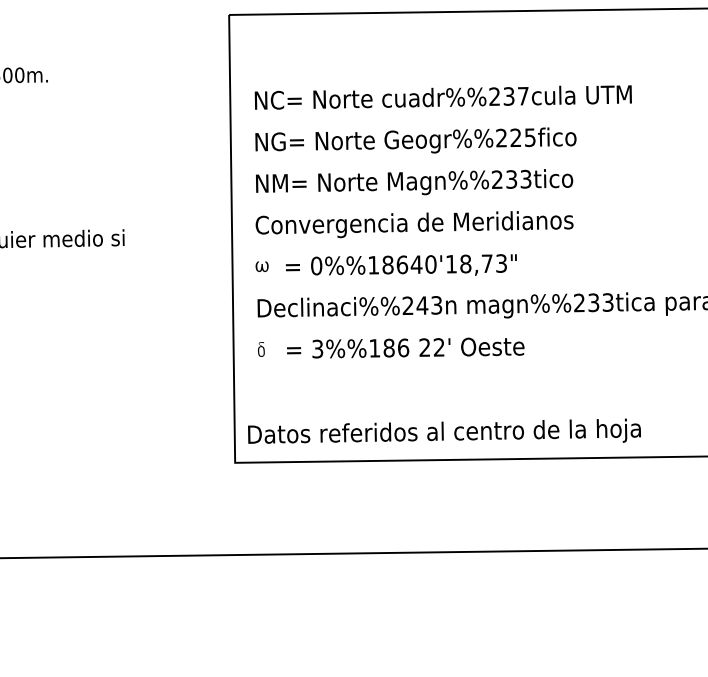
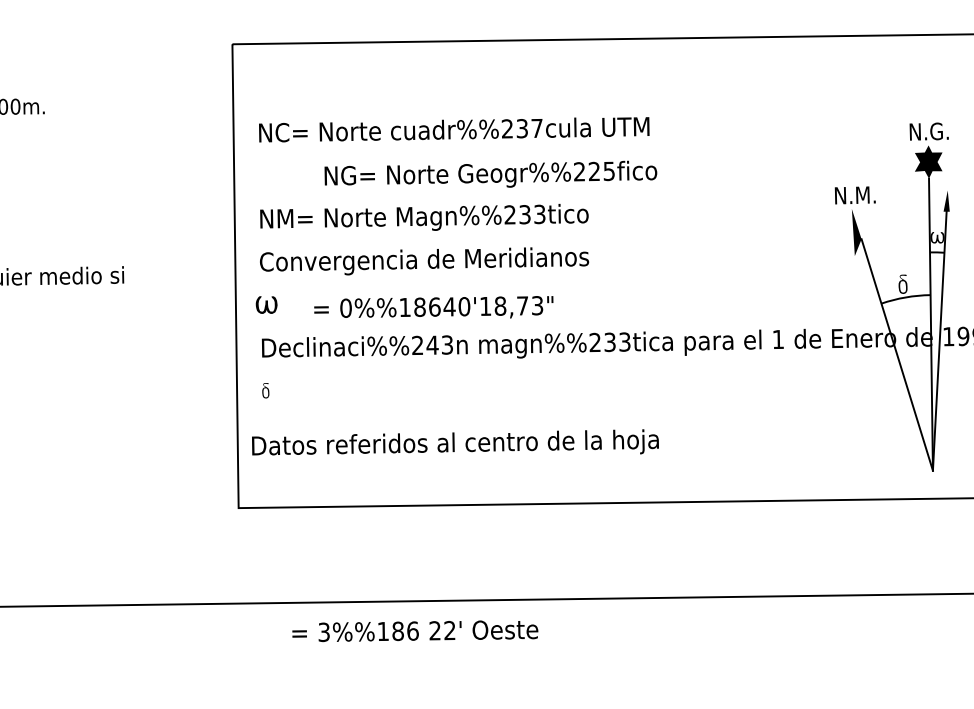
text: (415, 139) -> (490, 173), moved
text: (401, 265) -> (433, 307), moved
part: (262, 266) -> (266, 304), size x1.6
text: (405, 348) -> (415, 631), moved
text: (444, 431) -> (455, 442), moved

